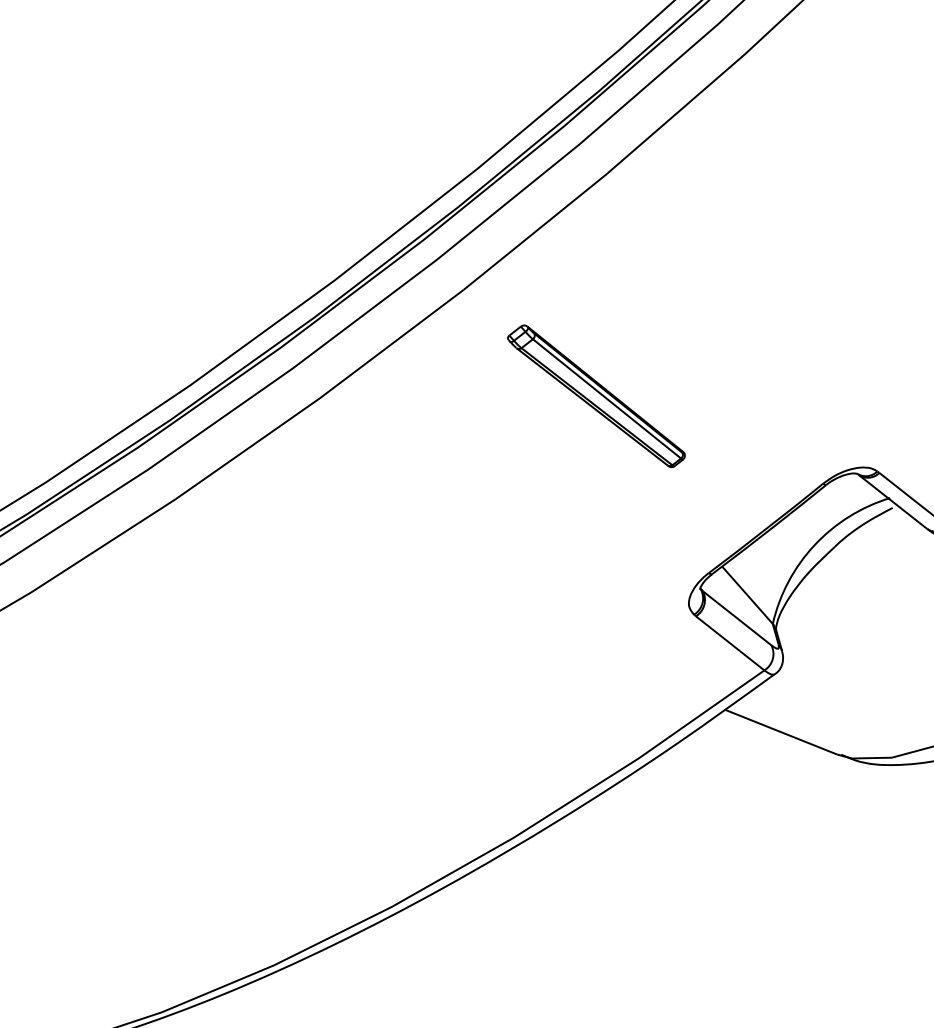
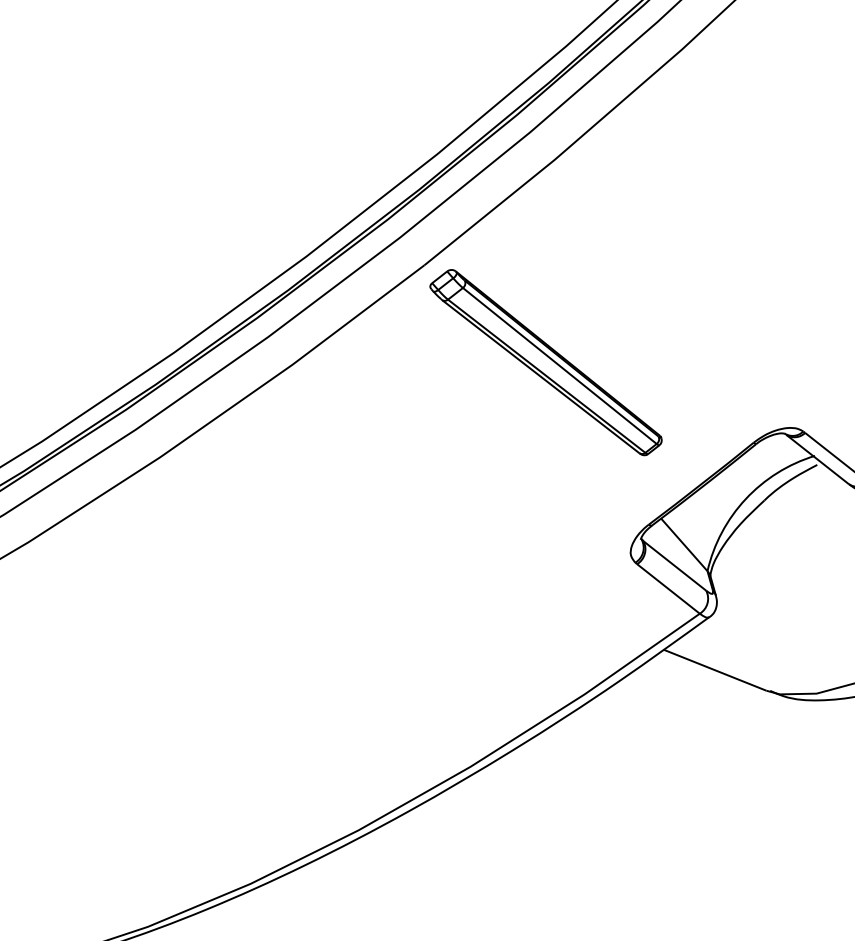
part: (595, 396) -> (545, 362), size x1.43

